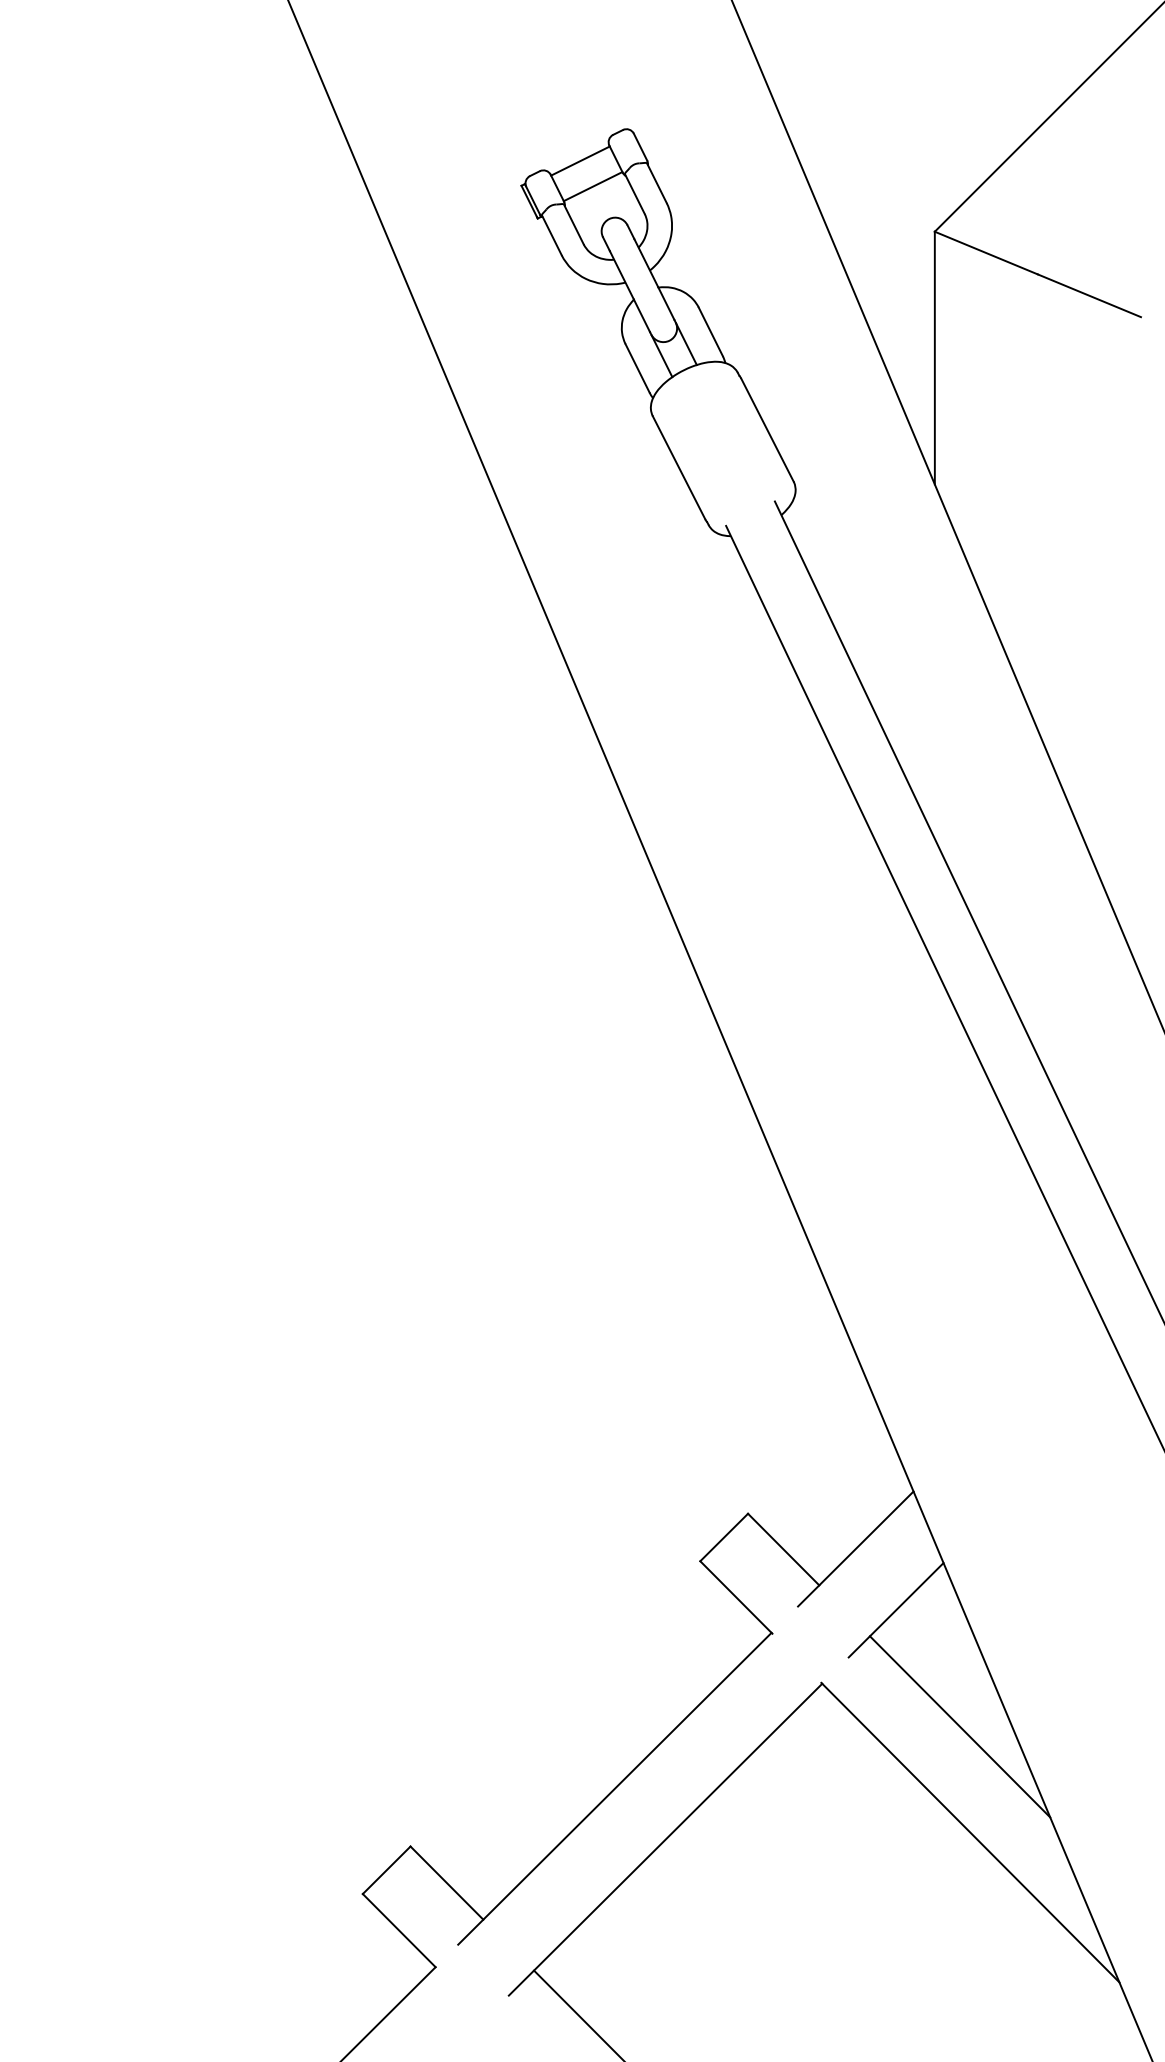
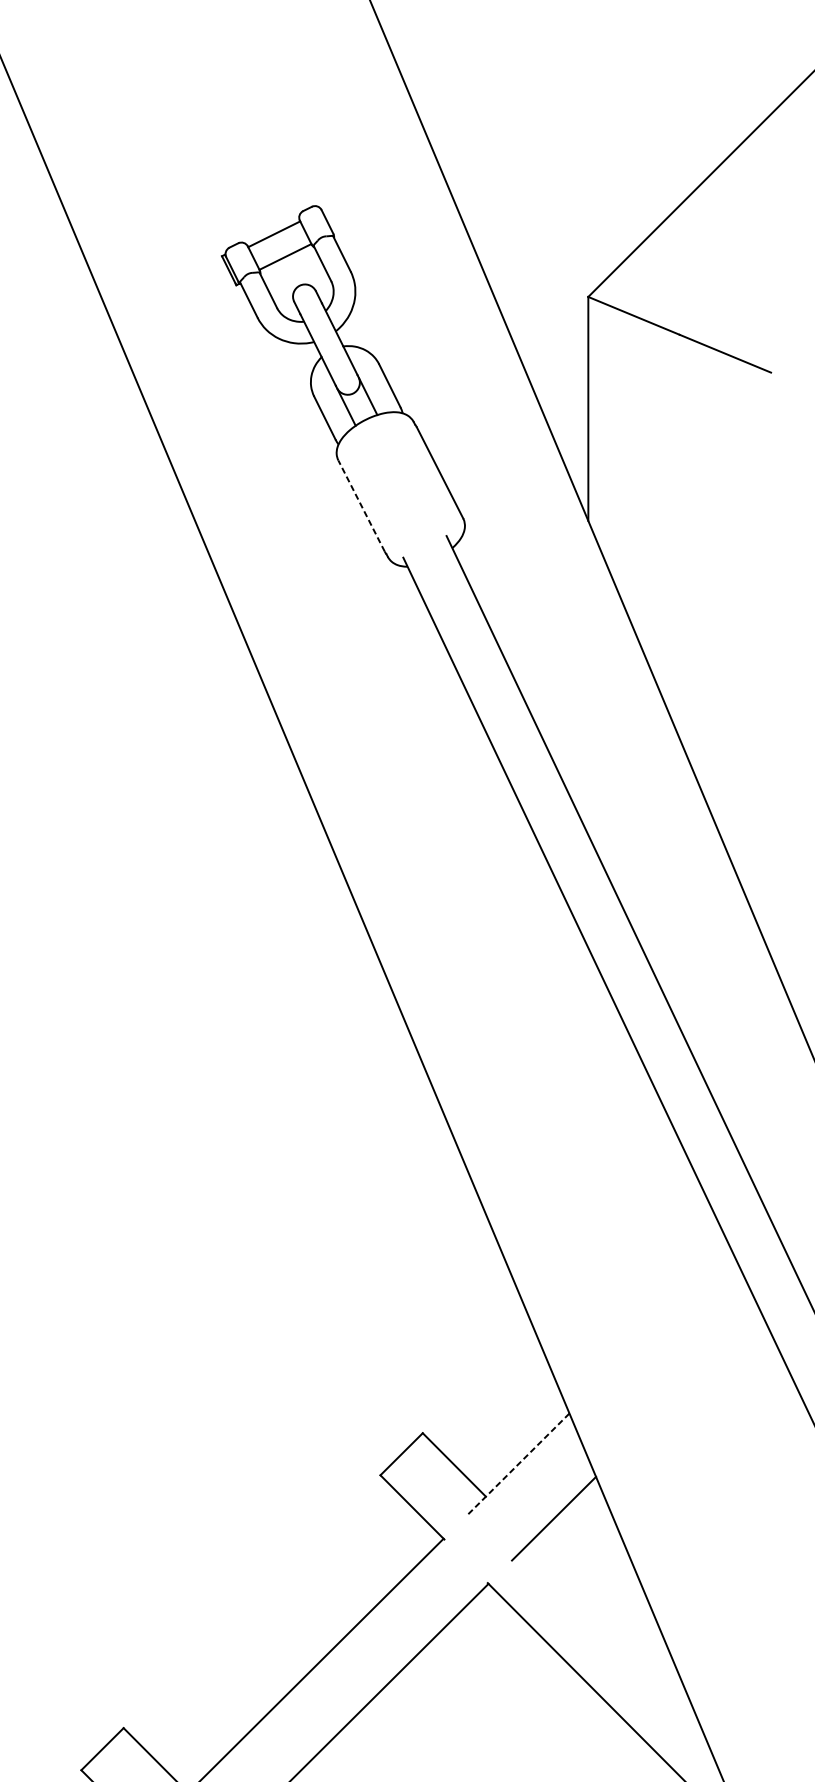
line: (679, 467) -> (362, 505), solid -> dashed
line: (855, 1549) -> (518, 1464), solid -> dashed
line: (959, 1726) -> (610, 1621), removed

